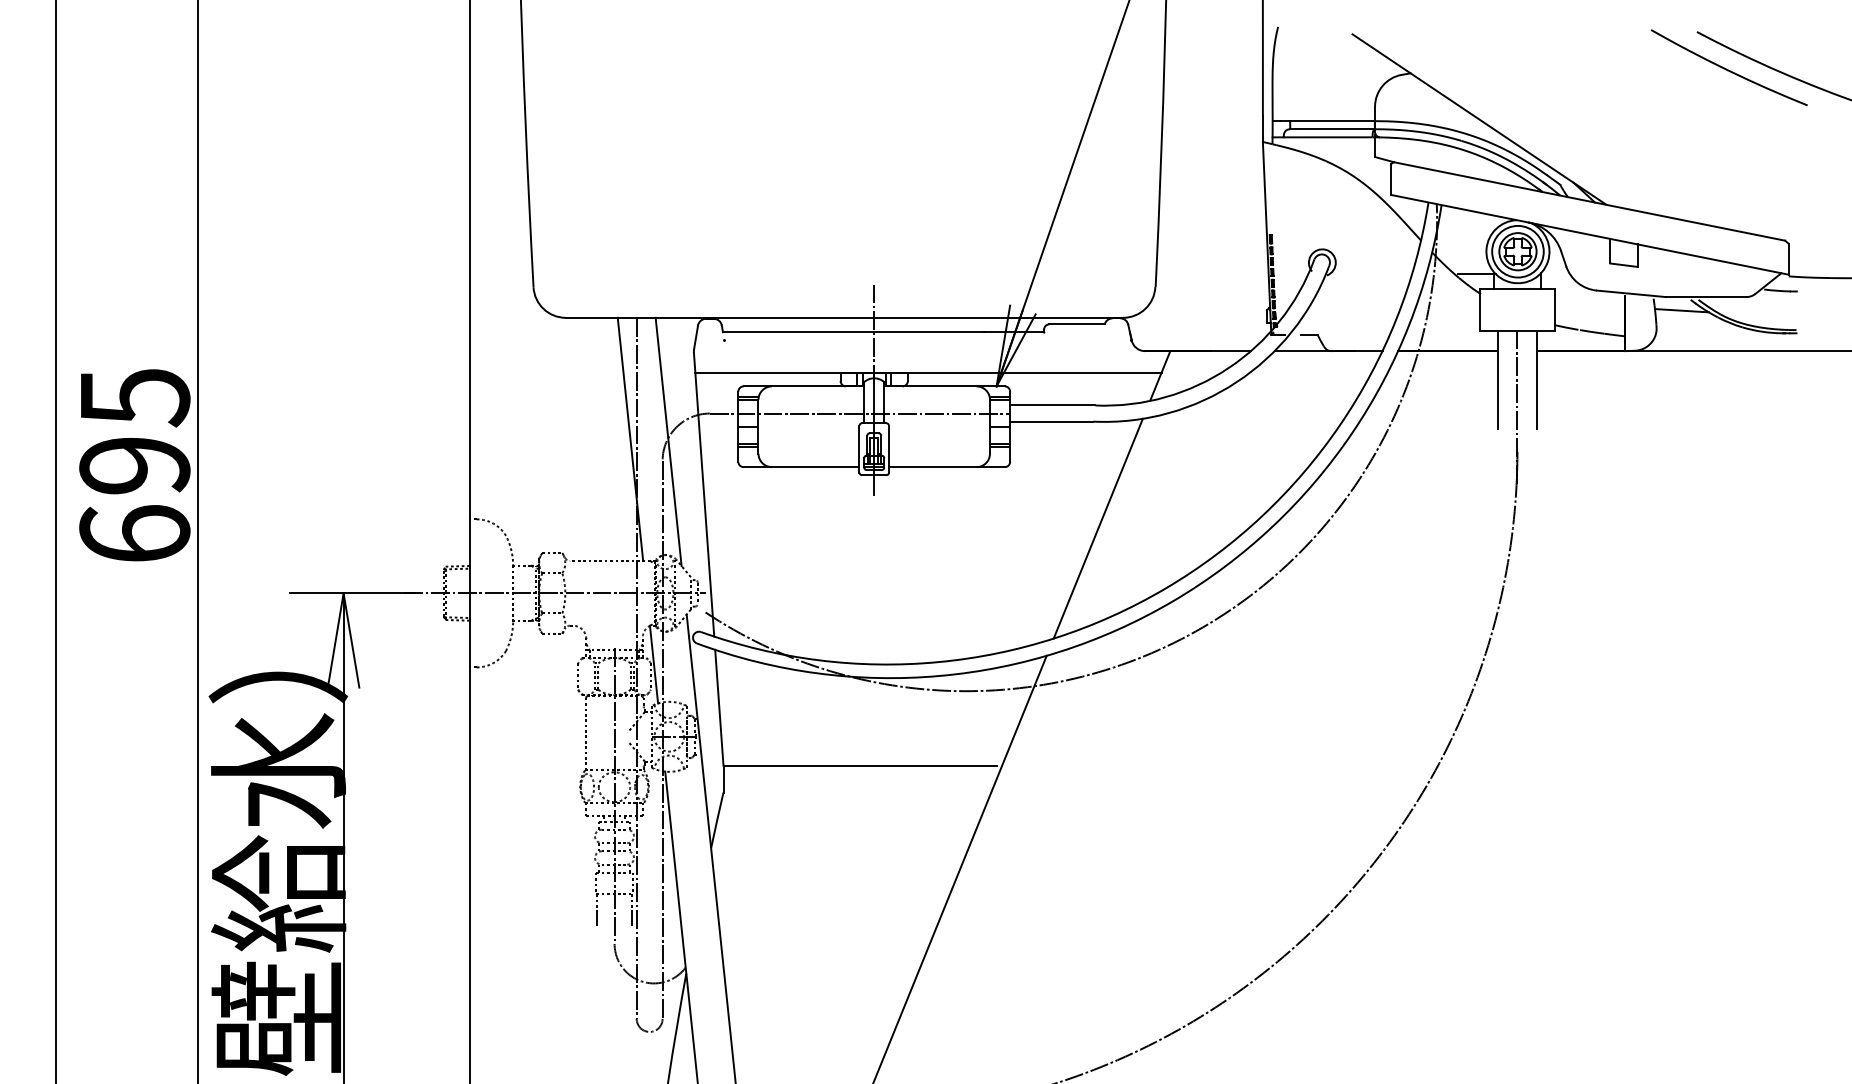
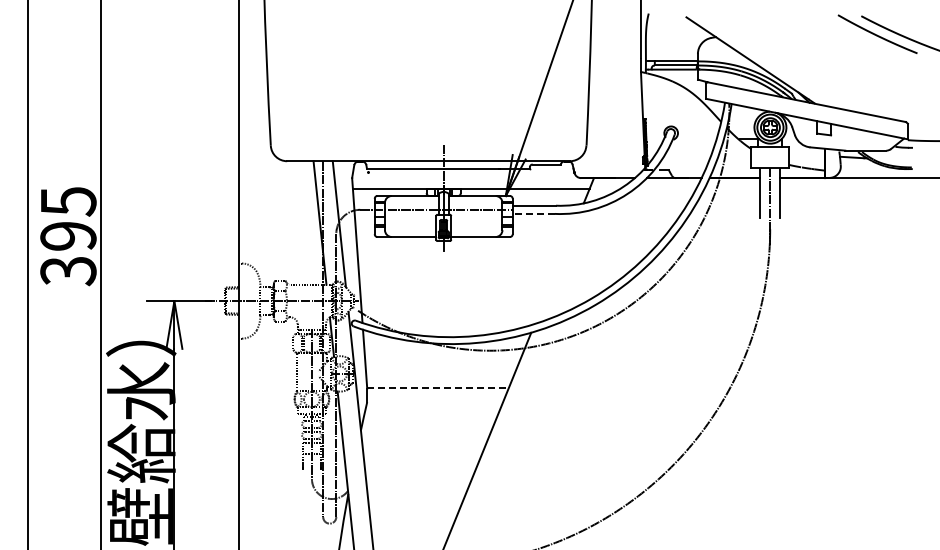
line: (1051, 420) -> (533, 213), solid -> dashed
line: (1098, 529) -> (557, 268), removed
text: (134, 535) -> (68, 271), 695 -> 395
line: (861, 765) -> (437, 388), solid -> dashed

